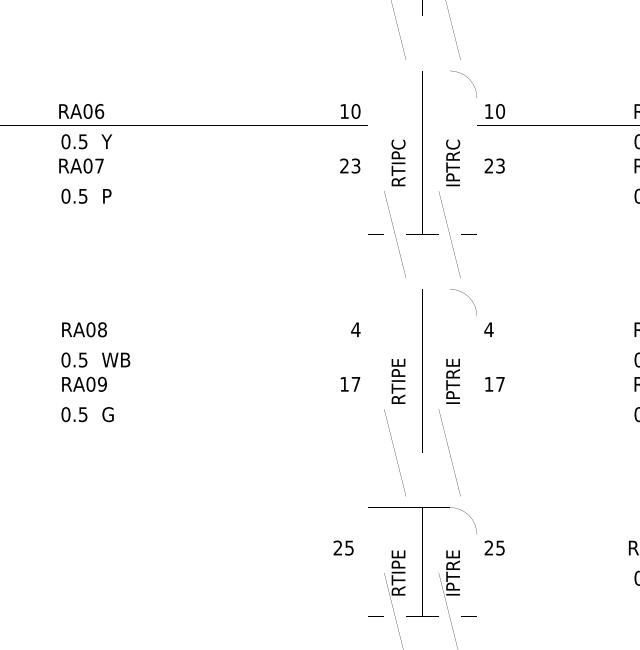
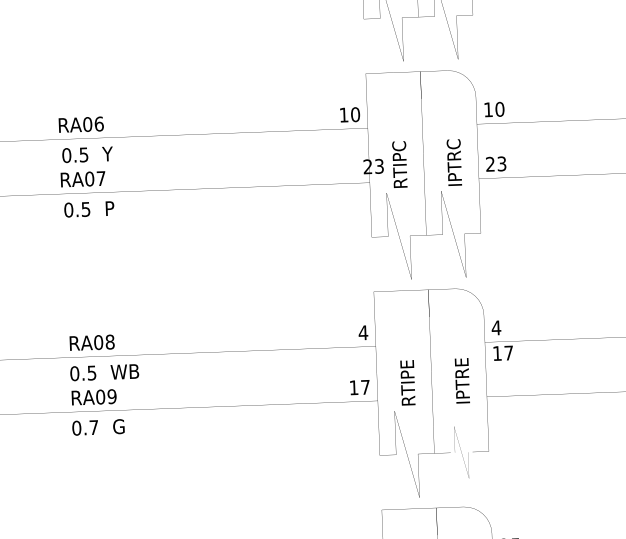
text: (350, 165) -> (373, 166), moved
text: (494, 384) -> (502, 353), moved
text: (83, 414) -> (94, 427), 0.5 -> 0.7
part: (449, 452) -> (461, 452), size x0.6

